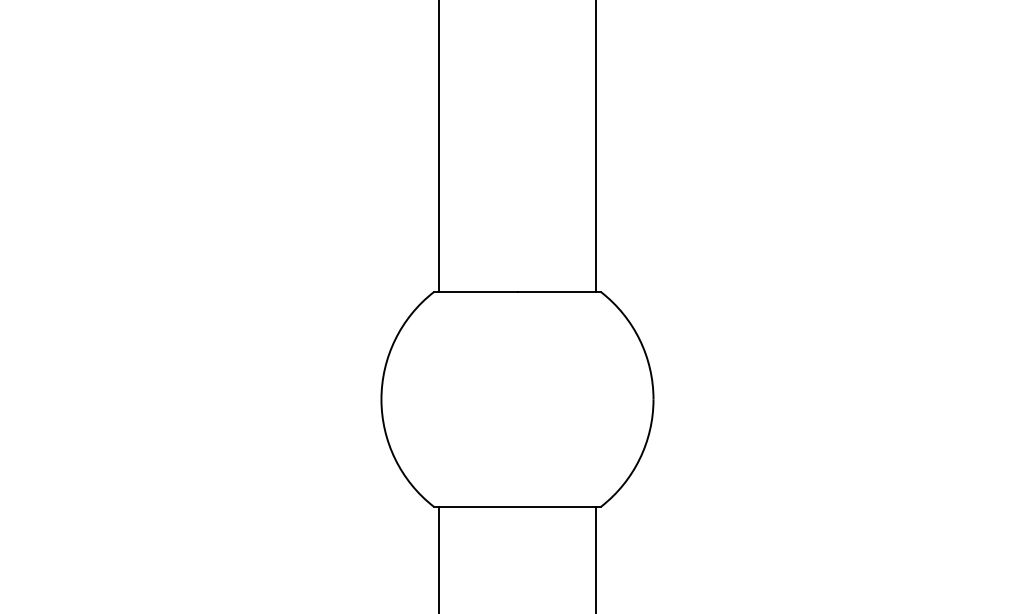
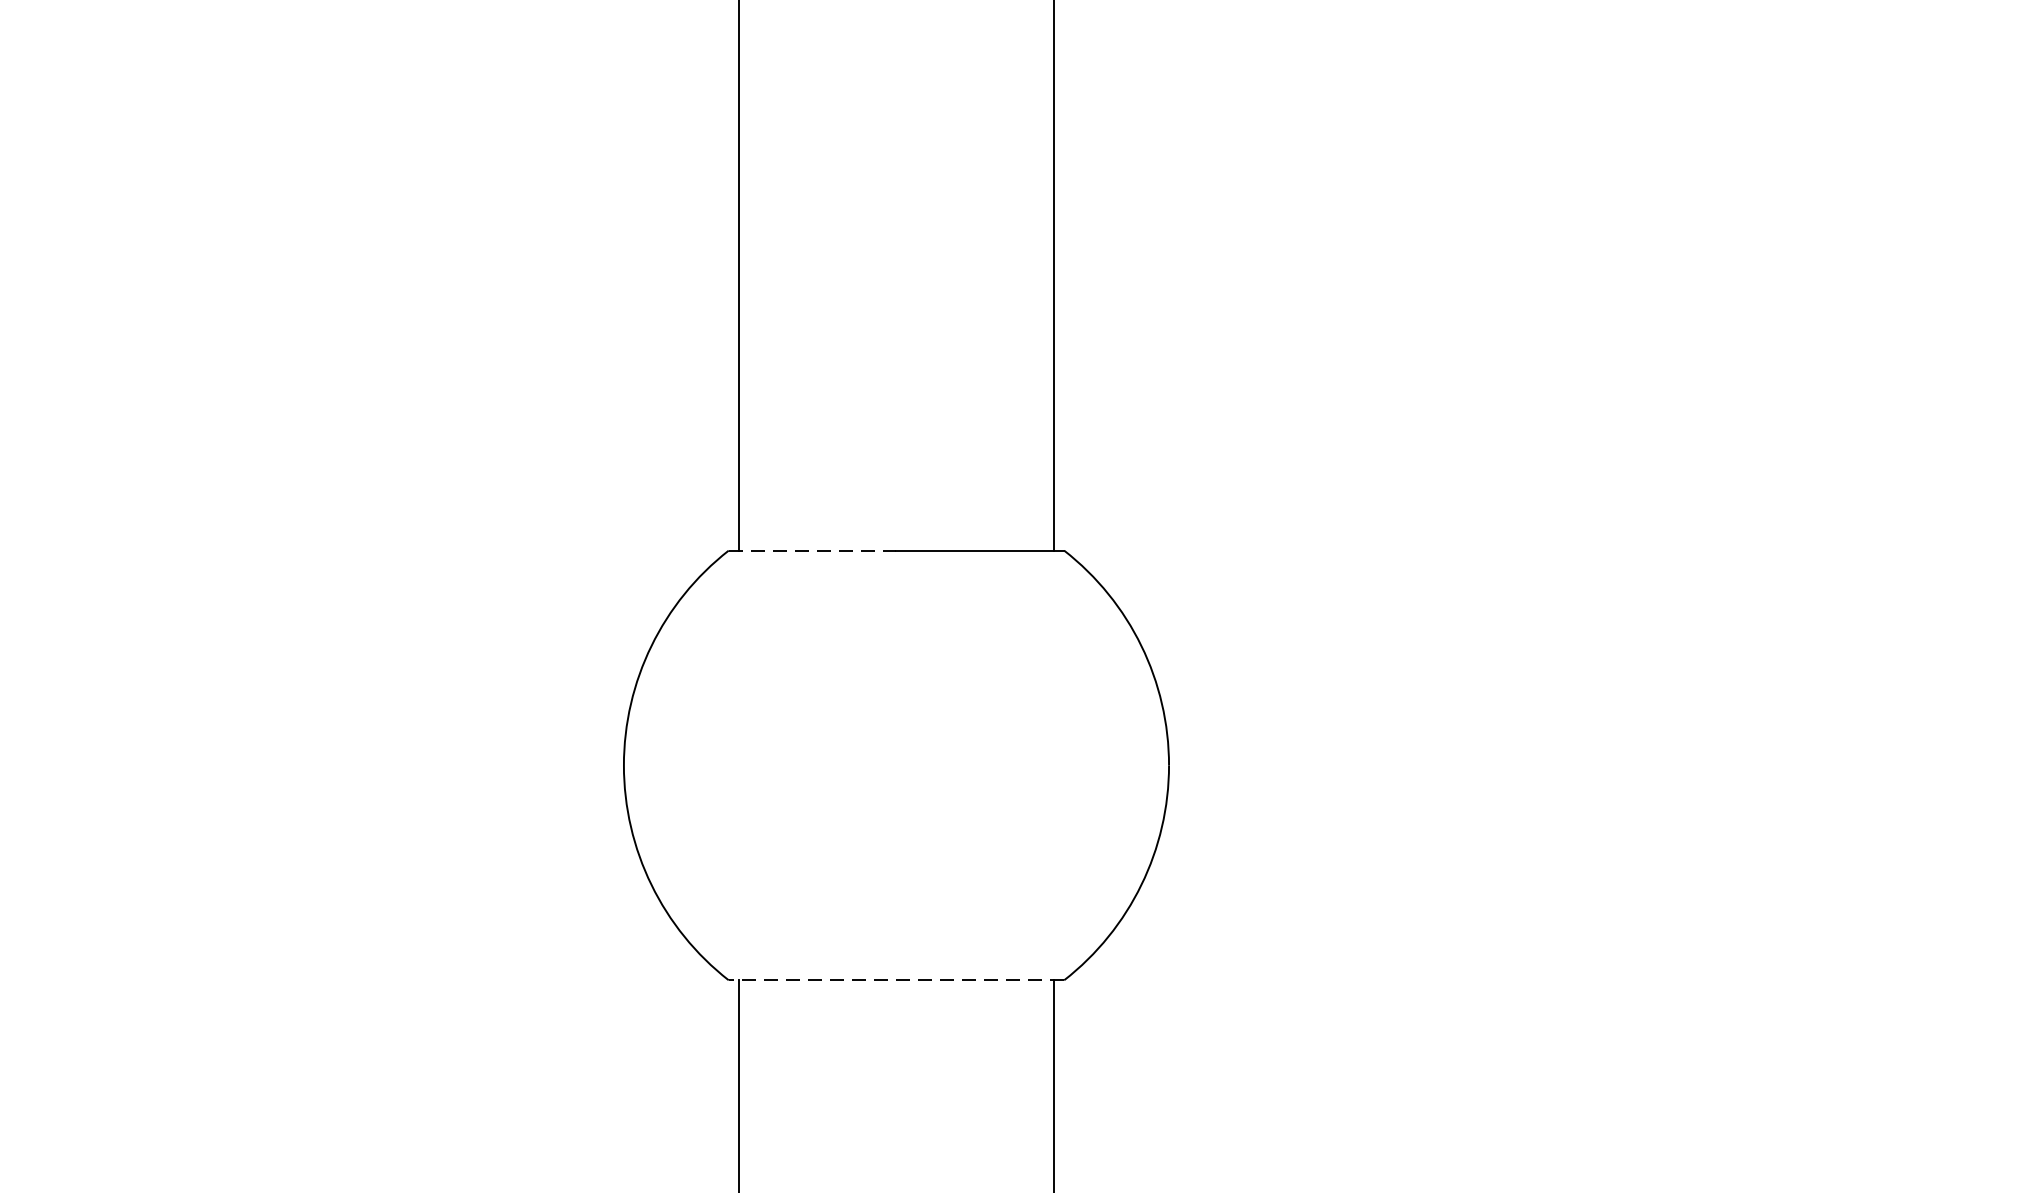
line: (475, 292) -> (812, 551), solid -> dashed
line: (517, 506) -> (896, 979), solid -> dashed

